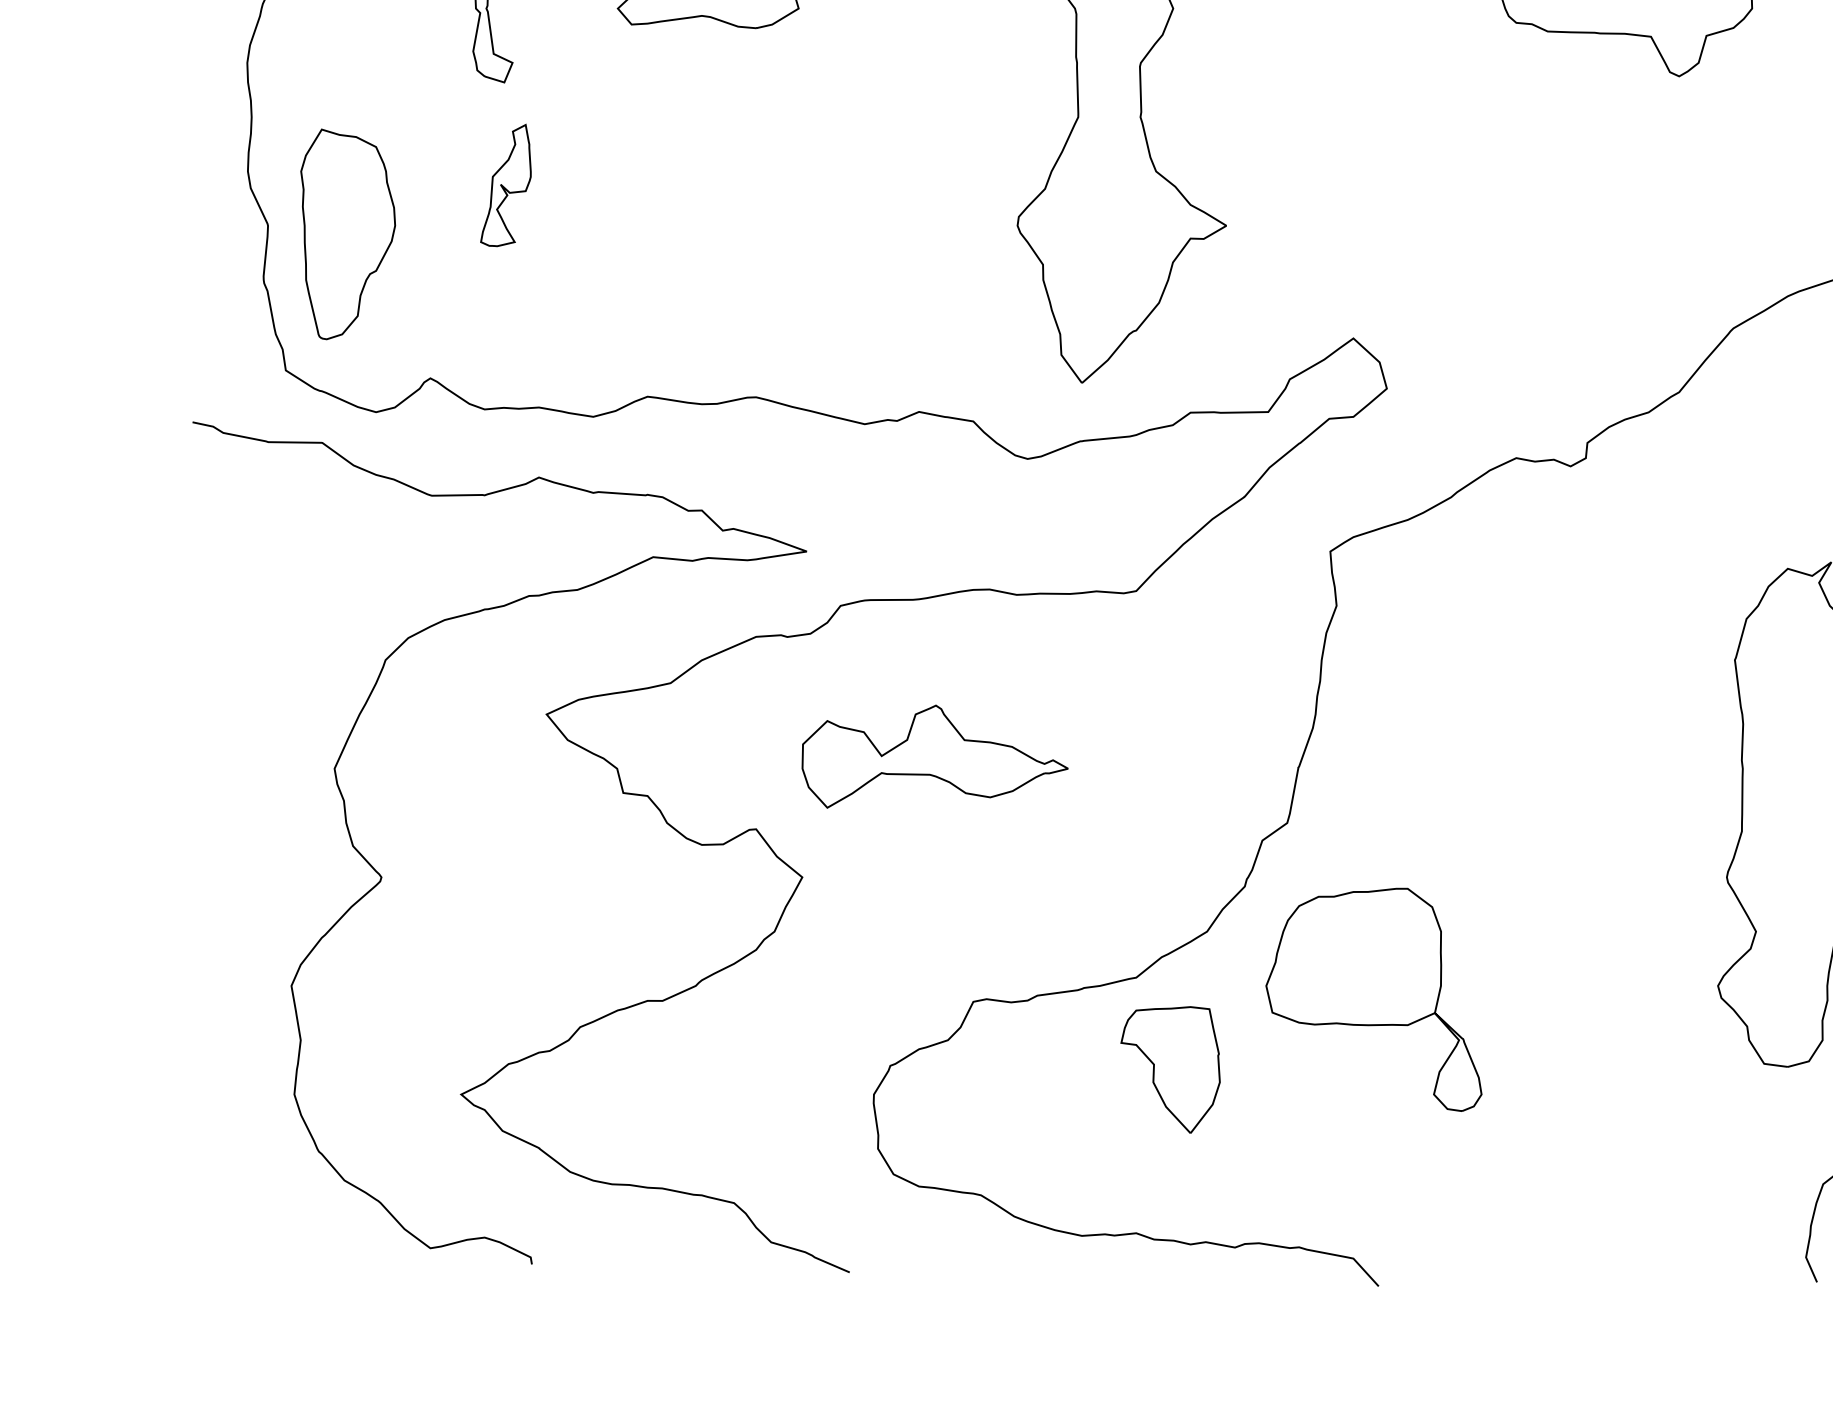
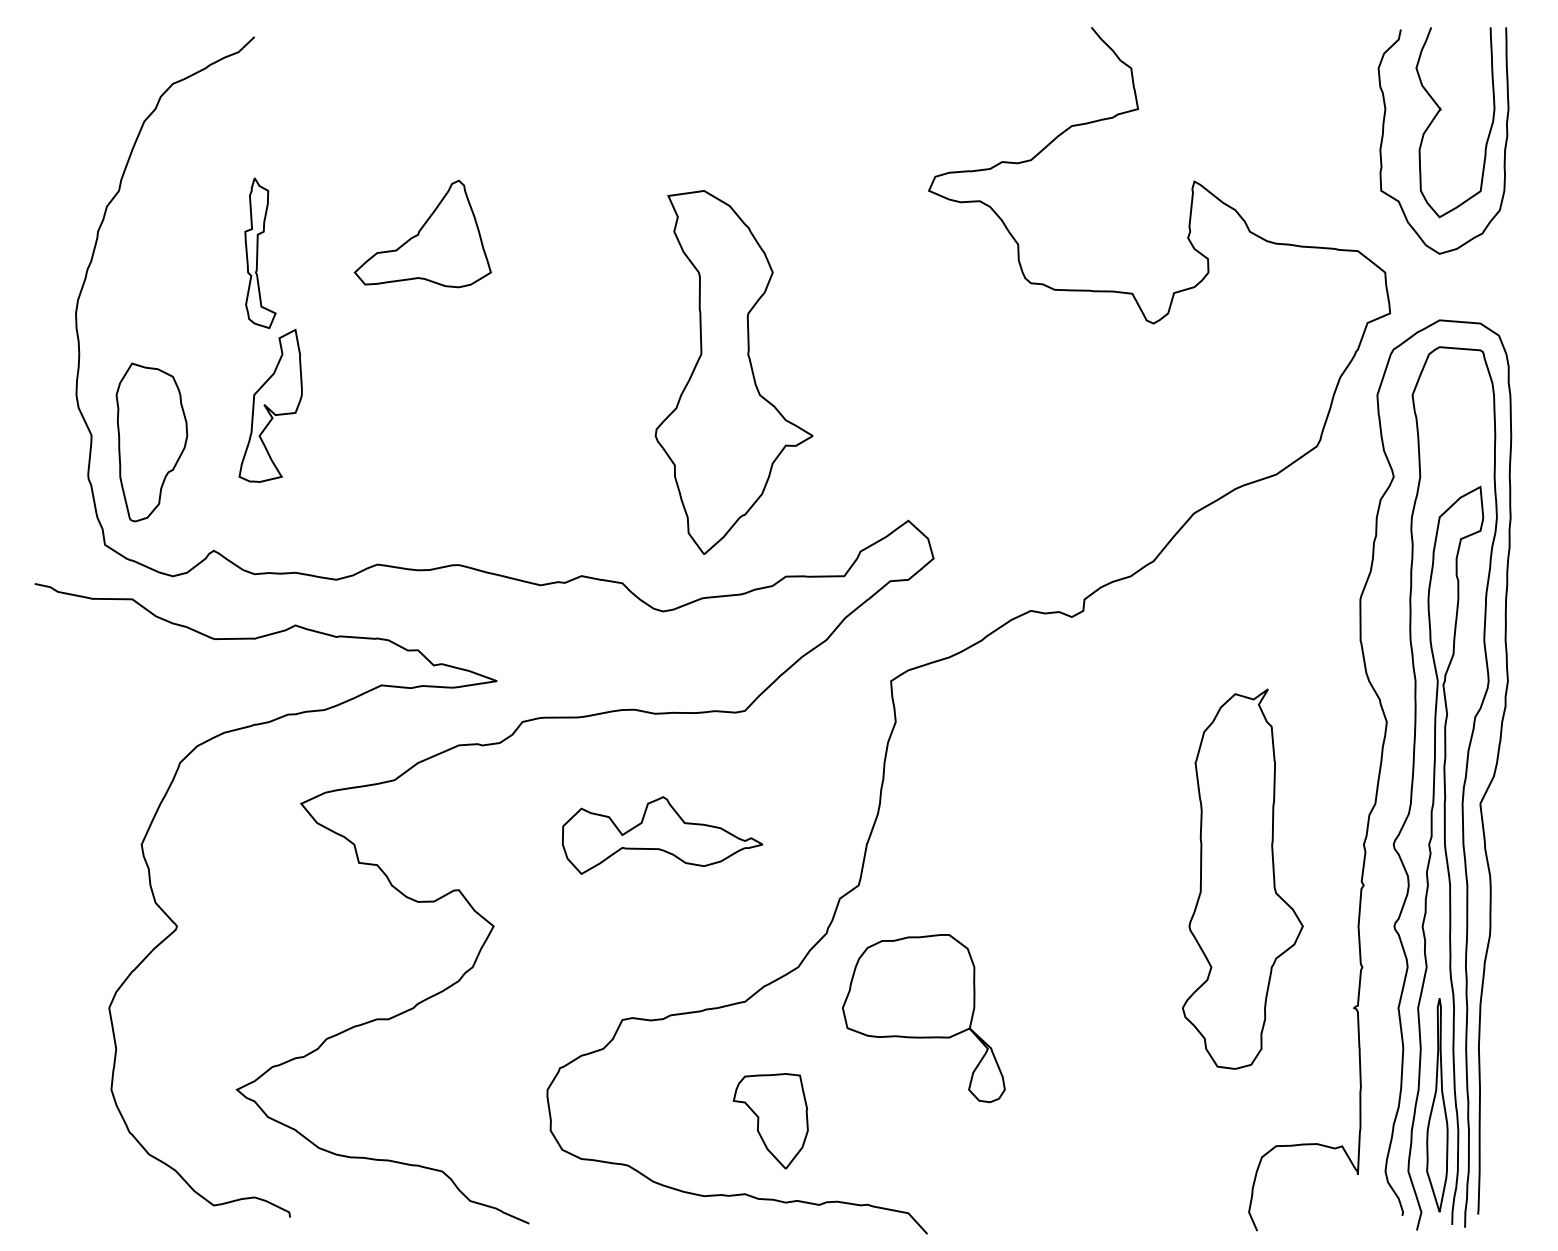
part: (505, 185) -> (270, 405), size x1.67
part: (934, 756) -> (662, 835), moved
part: (1170, 1070) -> (770, 1121), moved

